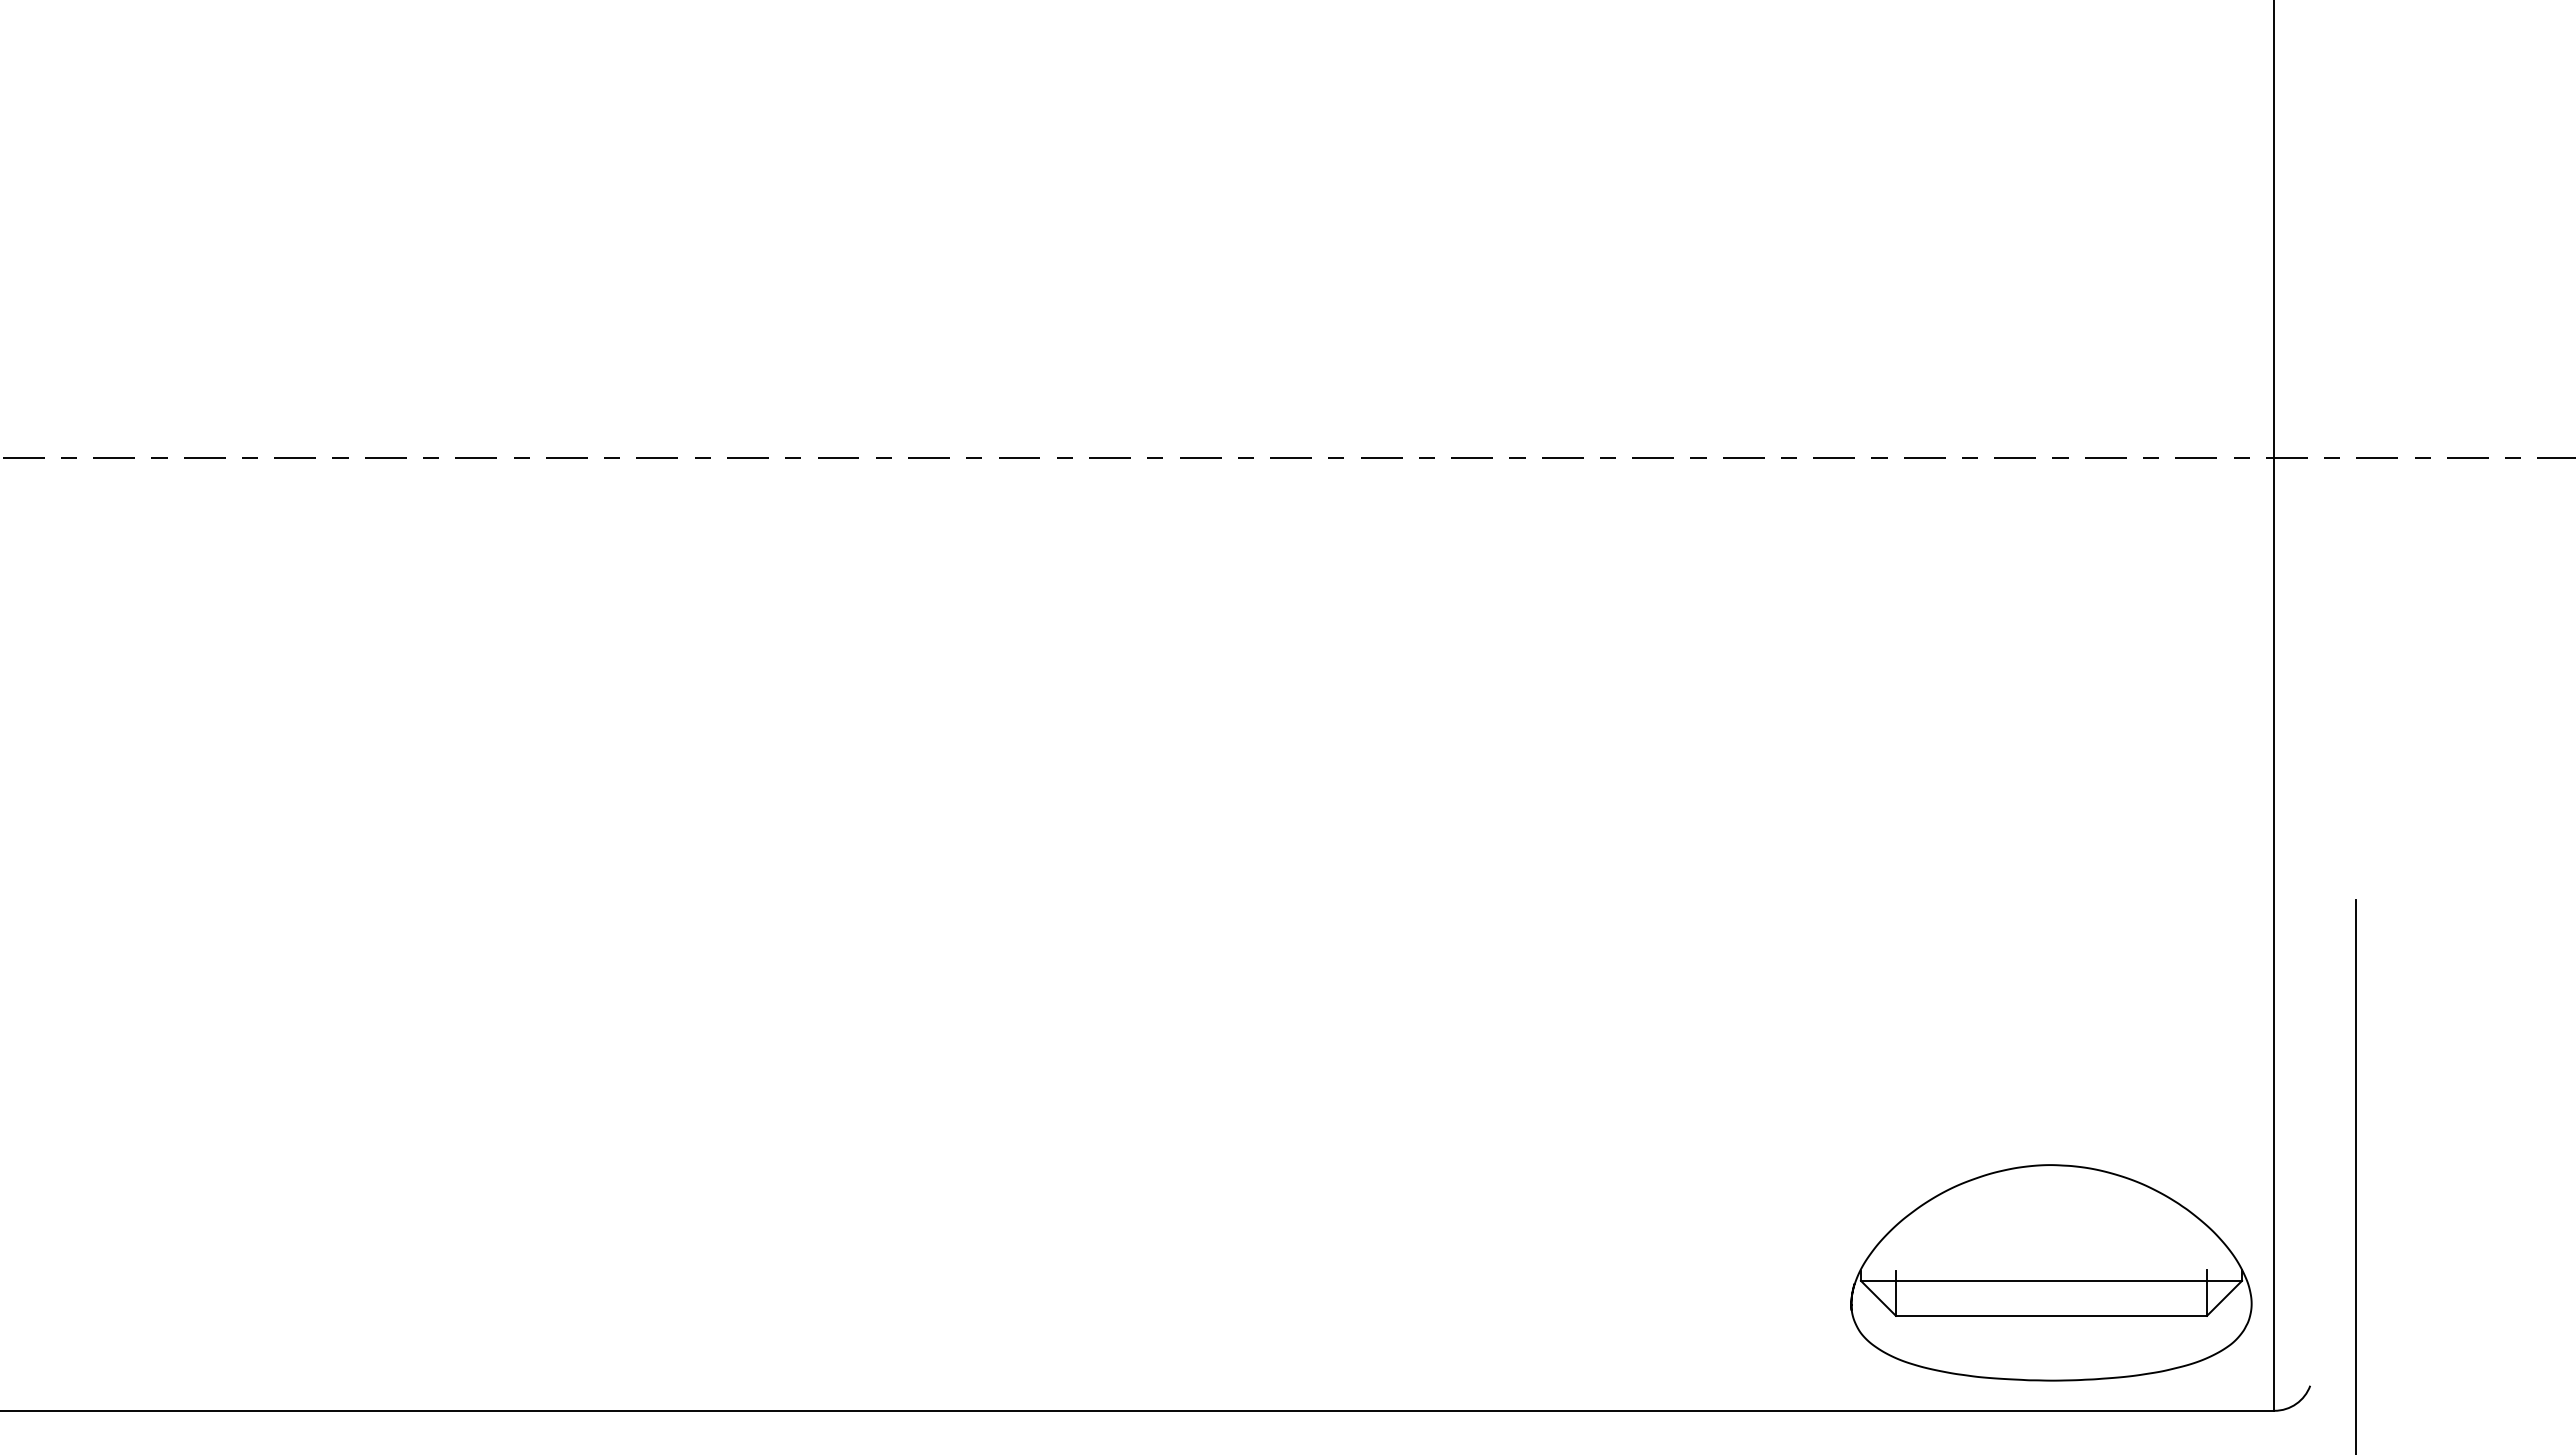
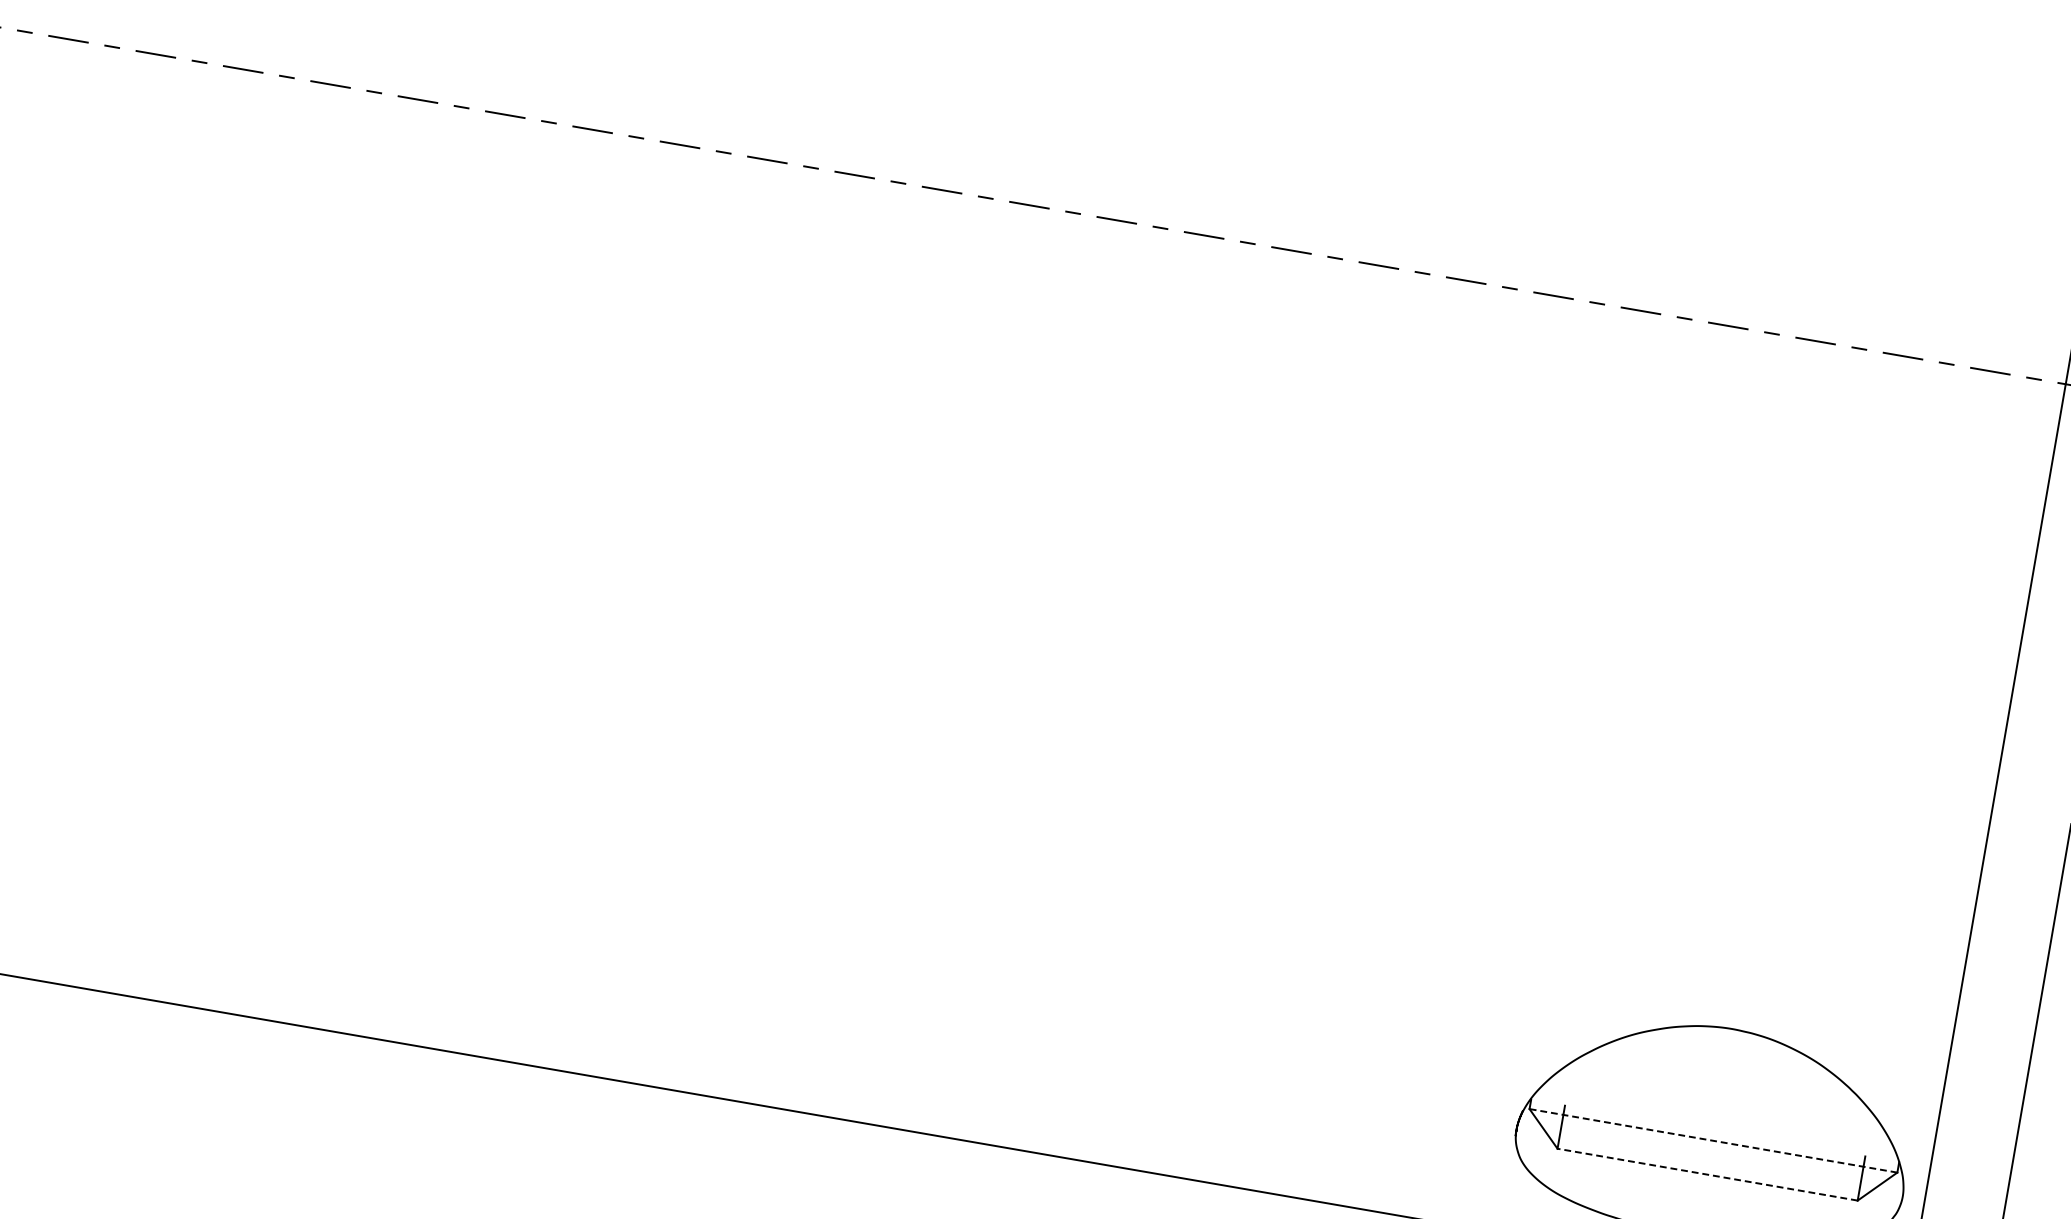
line: (2051, 1280) -> (1713, 1140), solid -> dashed
line: (2051, 1315) -> (1707, 1174), solid -> dashed

